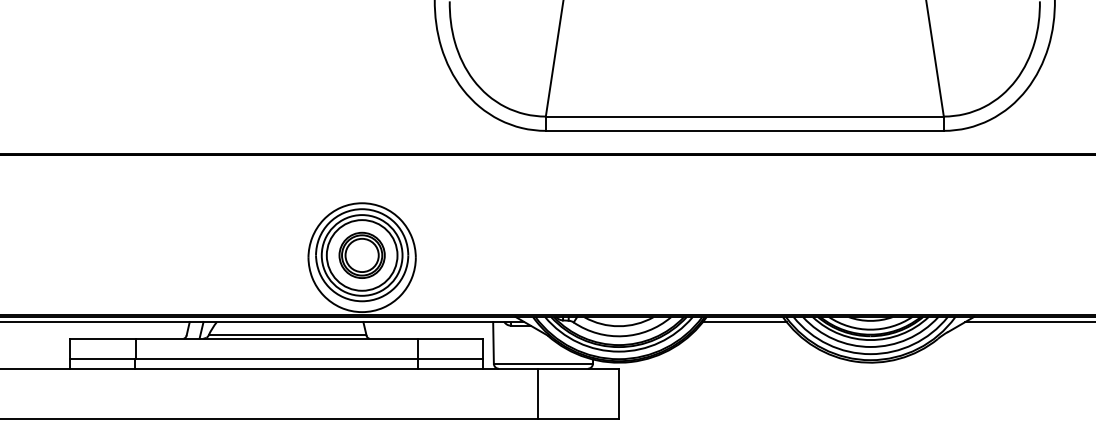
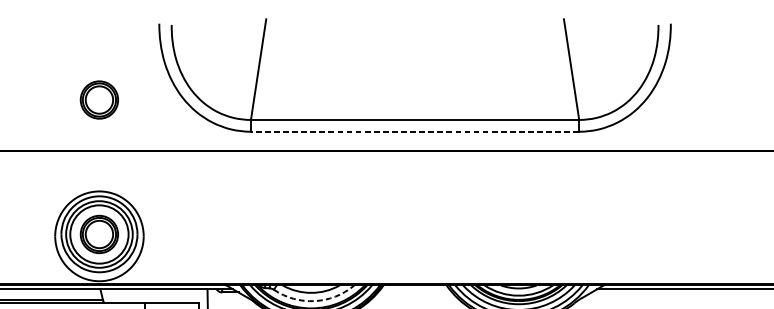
part: (361, 91) -> (98, 99), added
line: (744, 130) -> (414, 131), solid -> dashed
line: (744, 322) -> (414, 289), removed
arc: (623, 336) -> (315, 301), solid -> dashed

